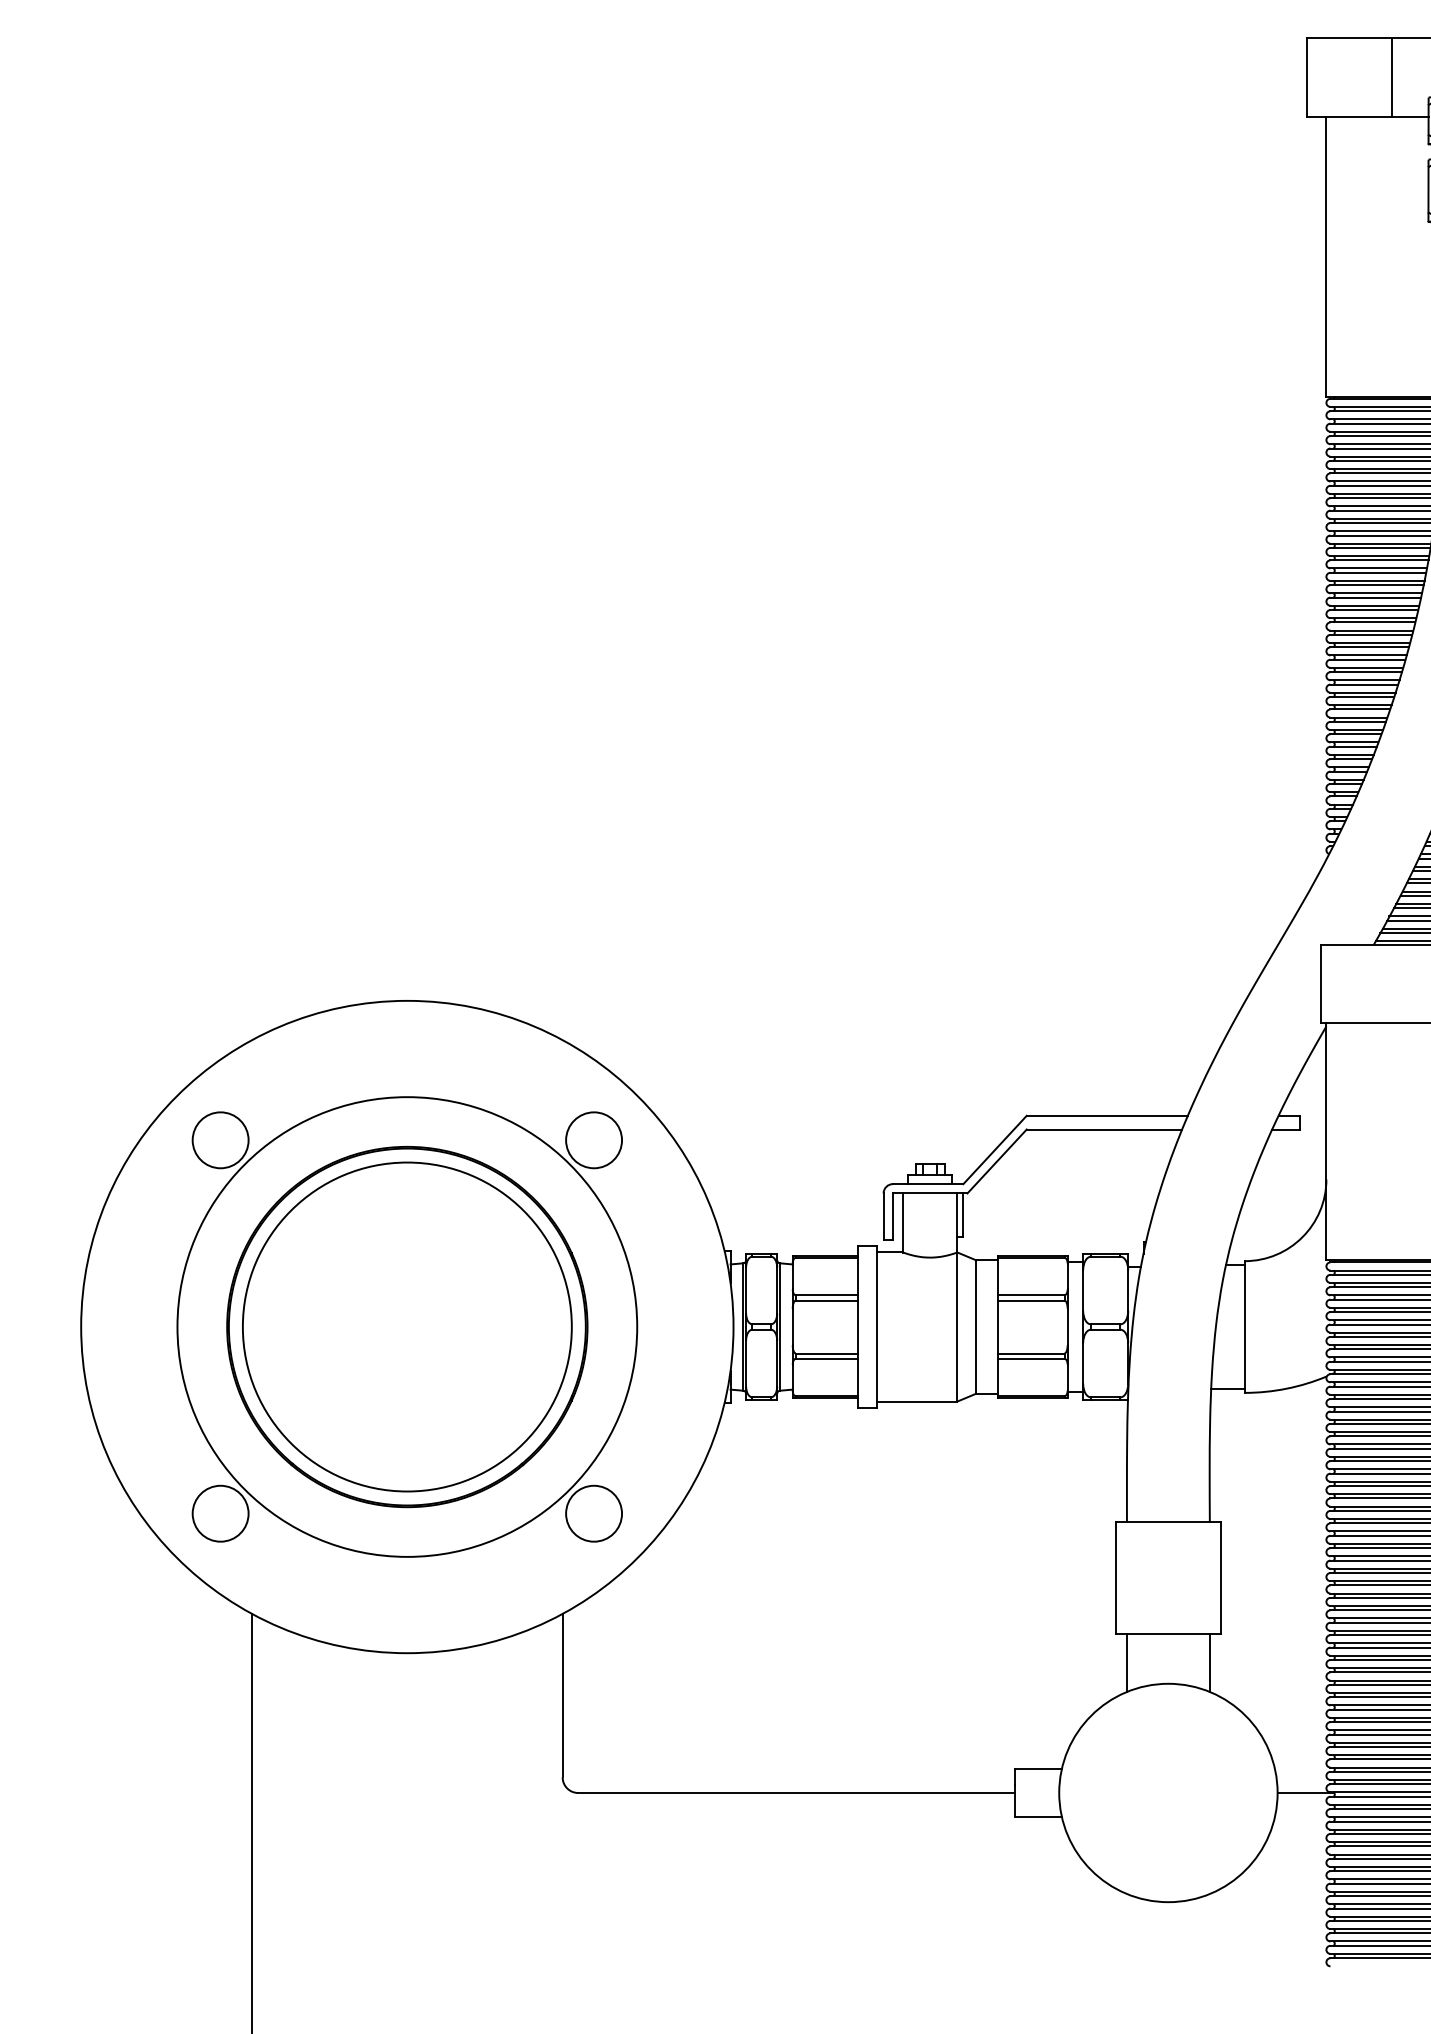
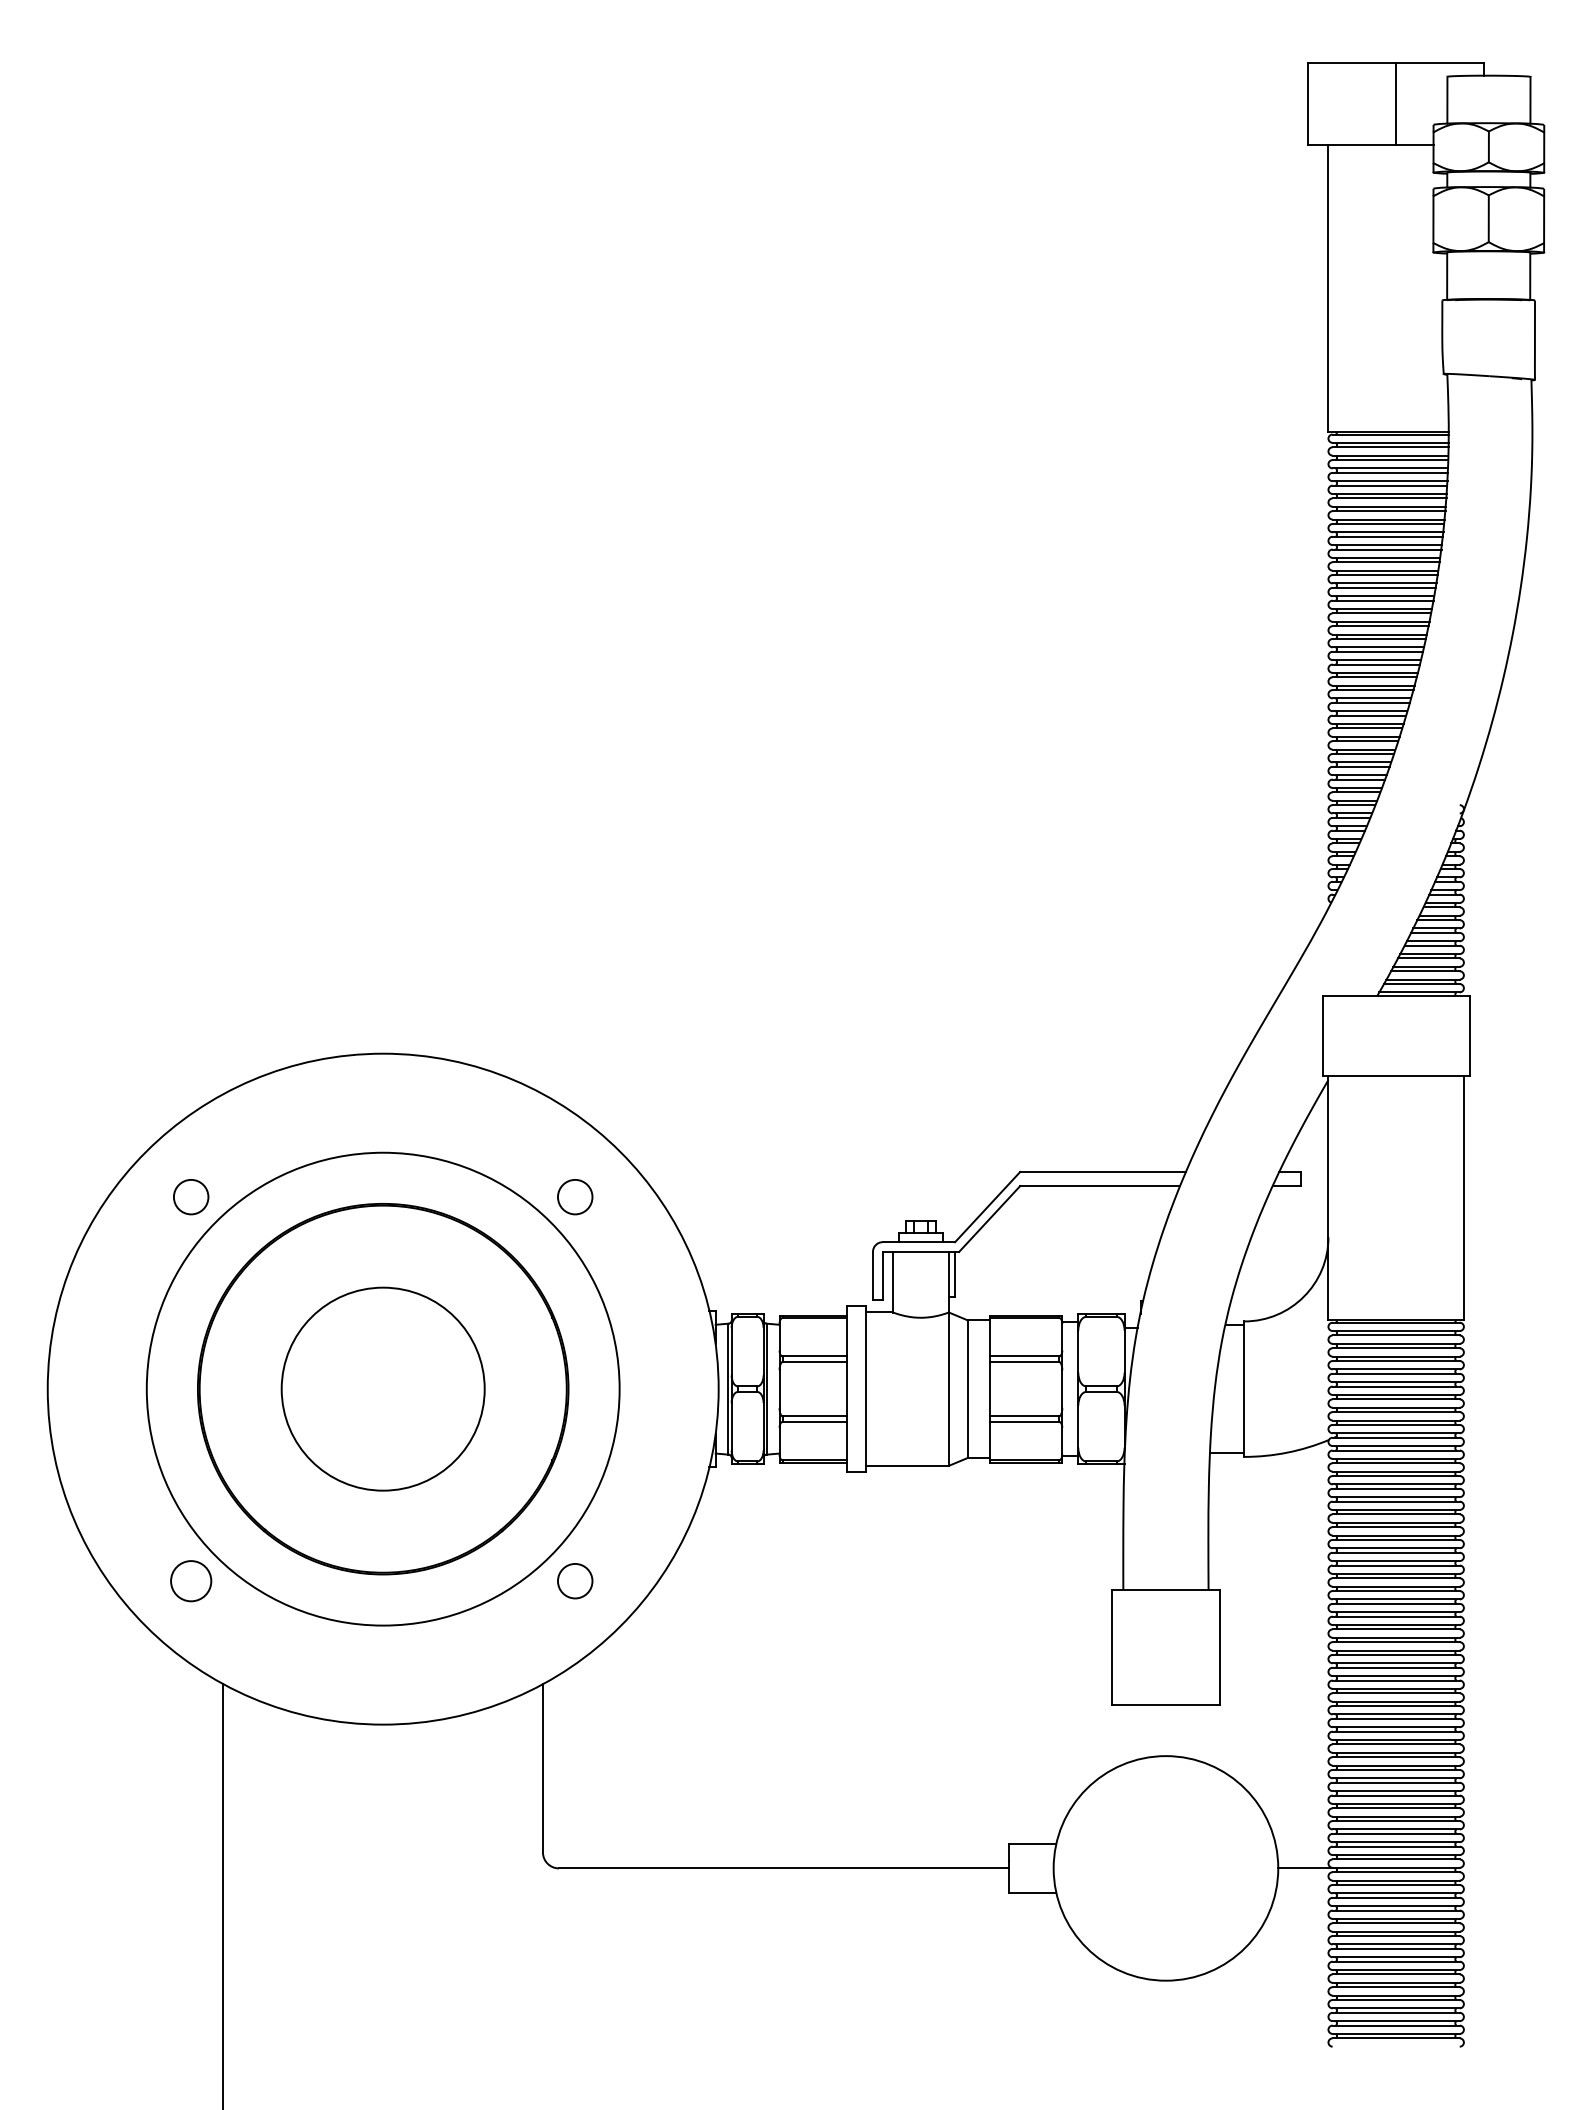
circle: (219, 1139) -> (190, 1196), size x0.6
circle: (593, 1139) -> (574, 1196), size x0.6
circle: (407, 1327) -> (383, 1389), size x0.6
circle: (219, 1513) -> (190, 1580), size x0.7
circle: (593, 1513) -> (574, 1580), size x0.6
line: (1126, 1662) -> (1122, 1734), removed
line: (1209, 1662) -> (1208, 1734), removed

